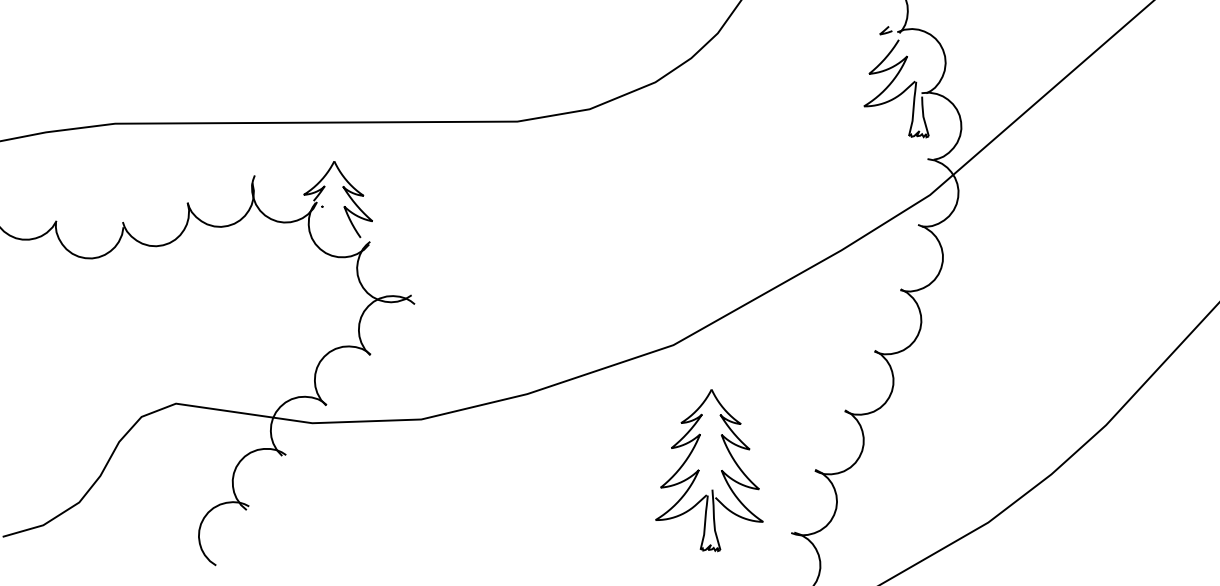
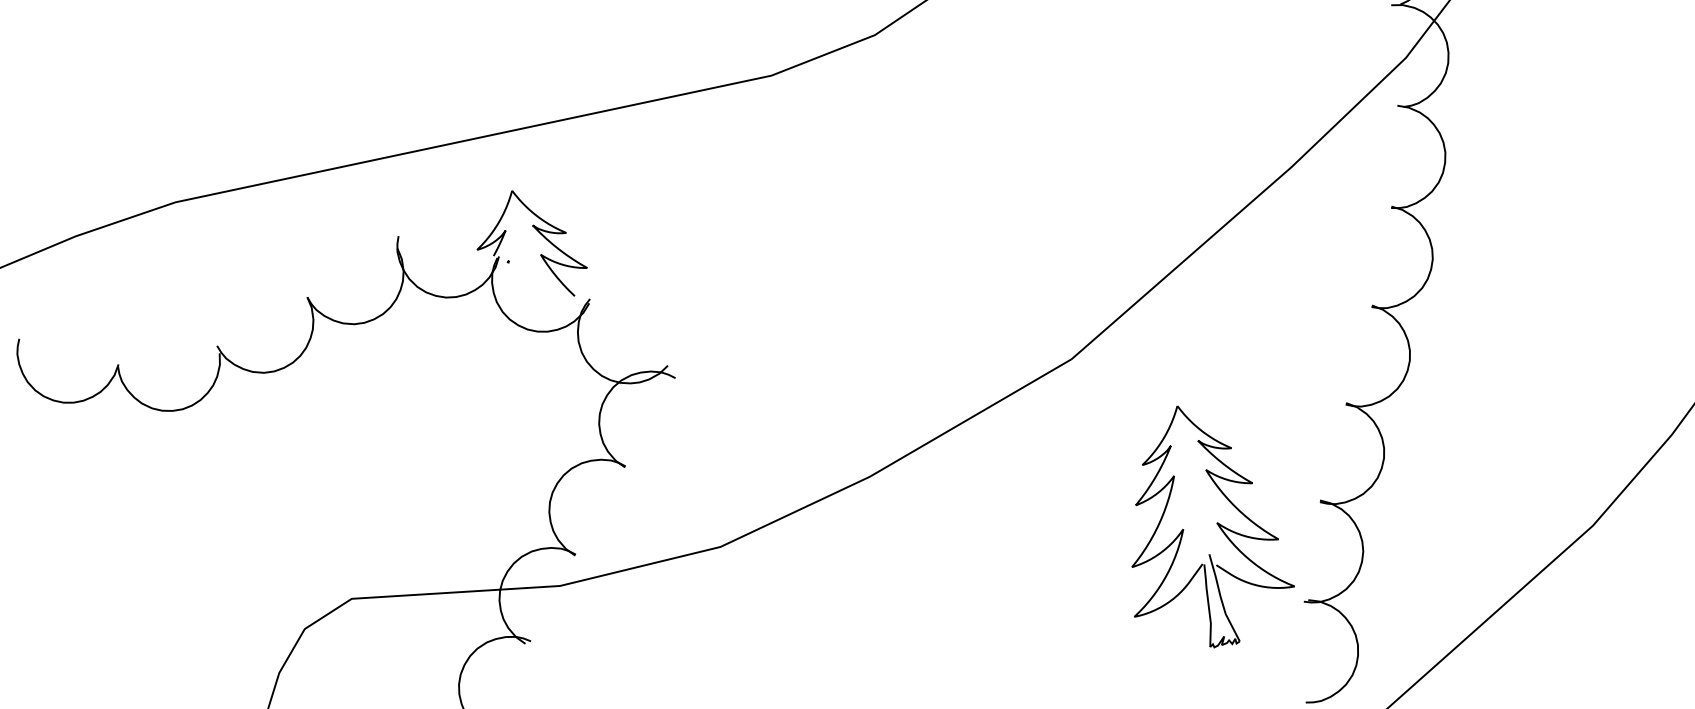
part: (699, 470) -> (1184, 529), moved

